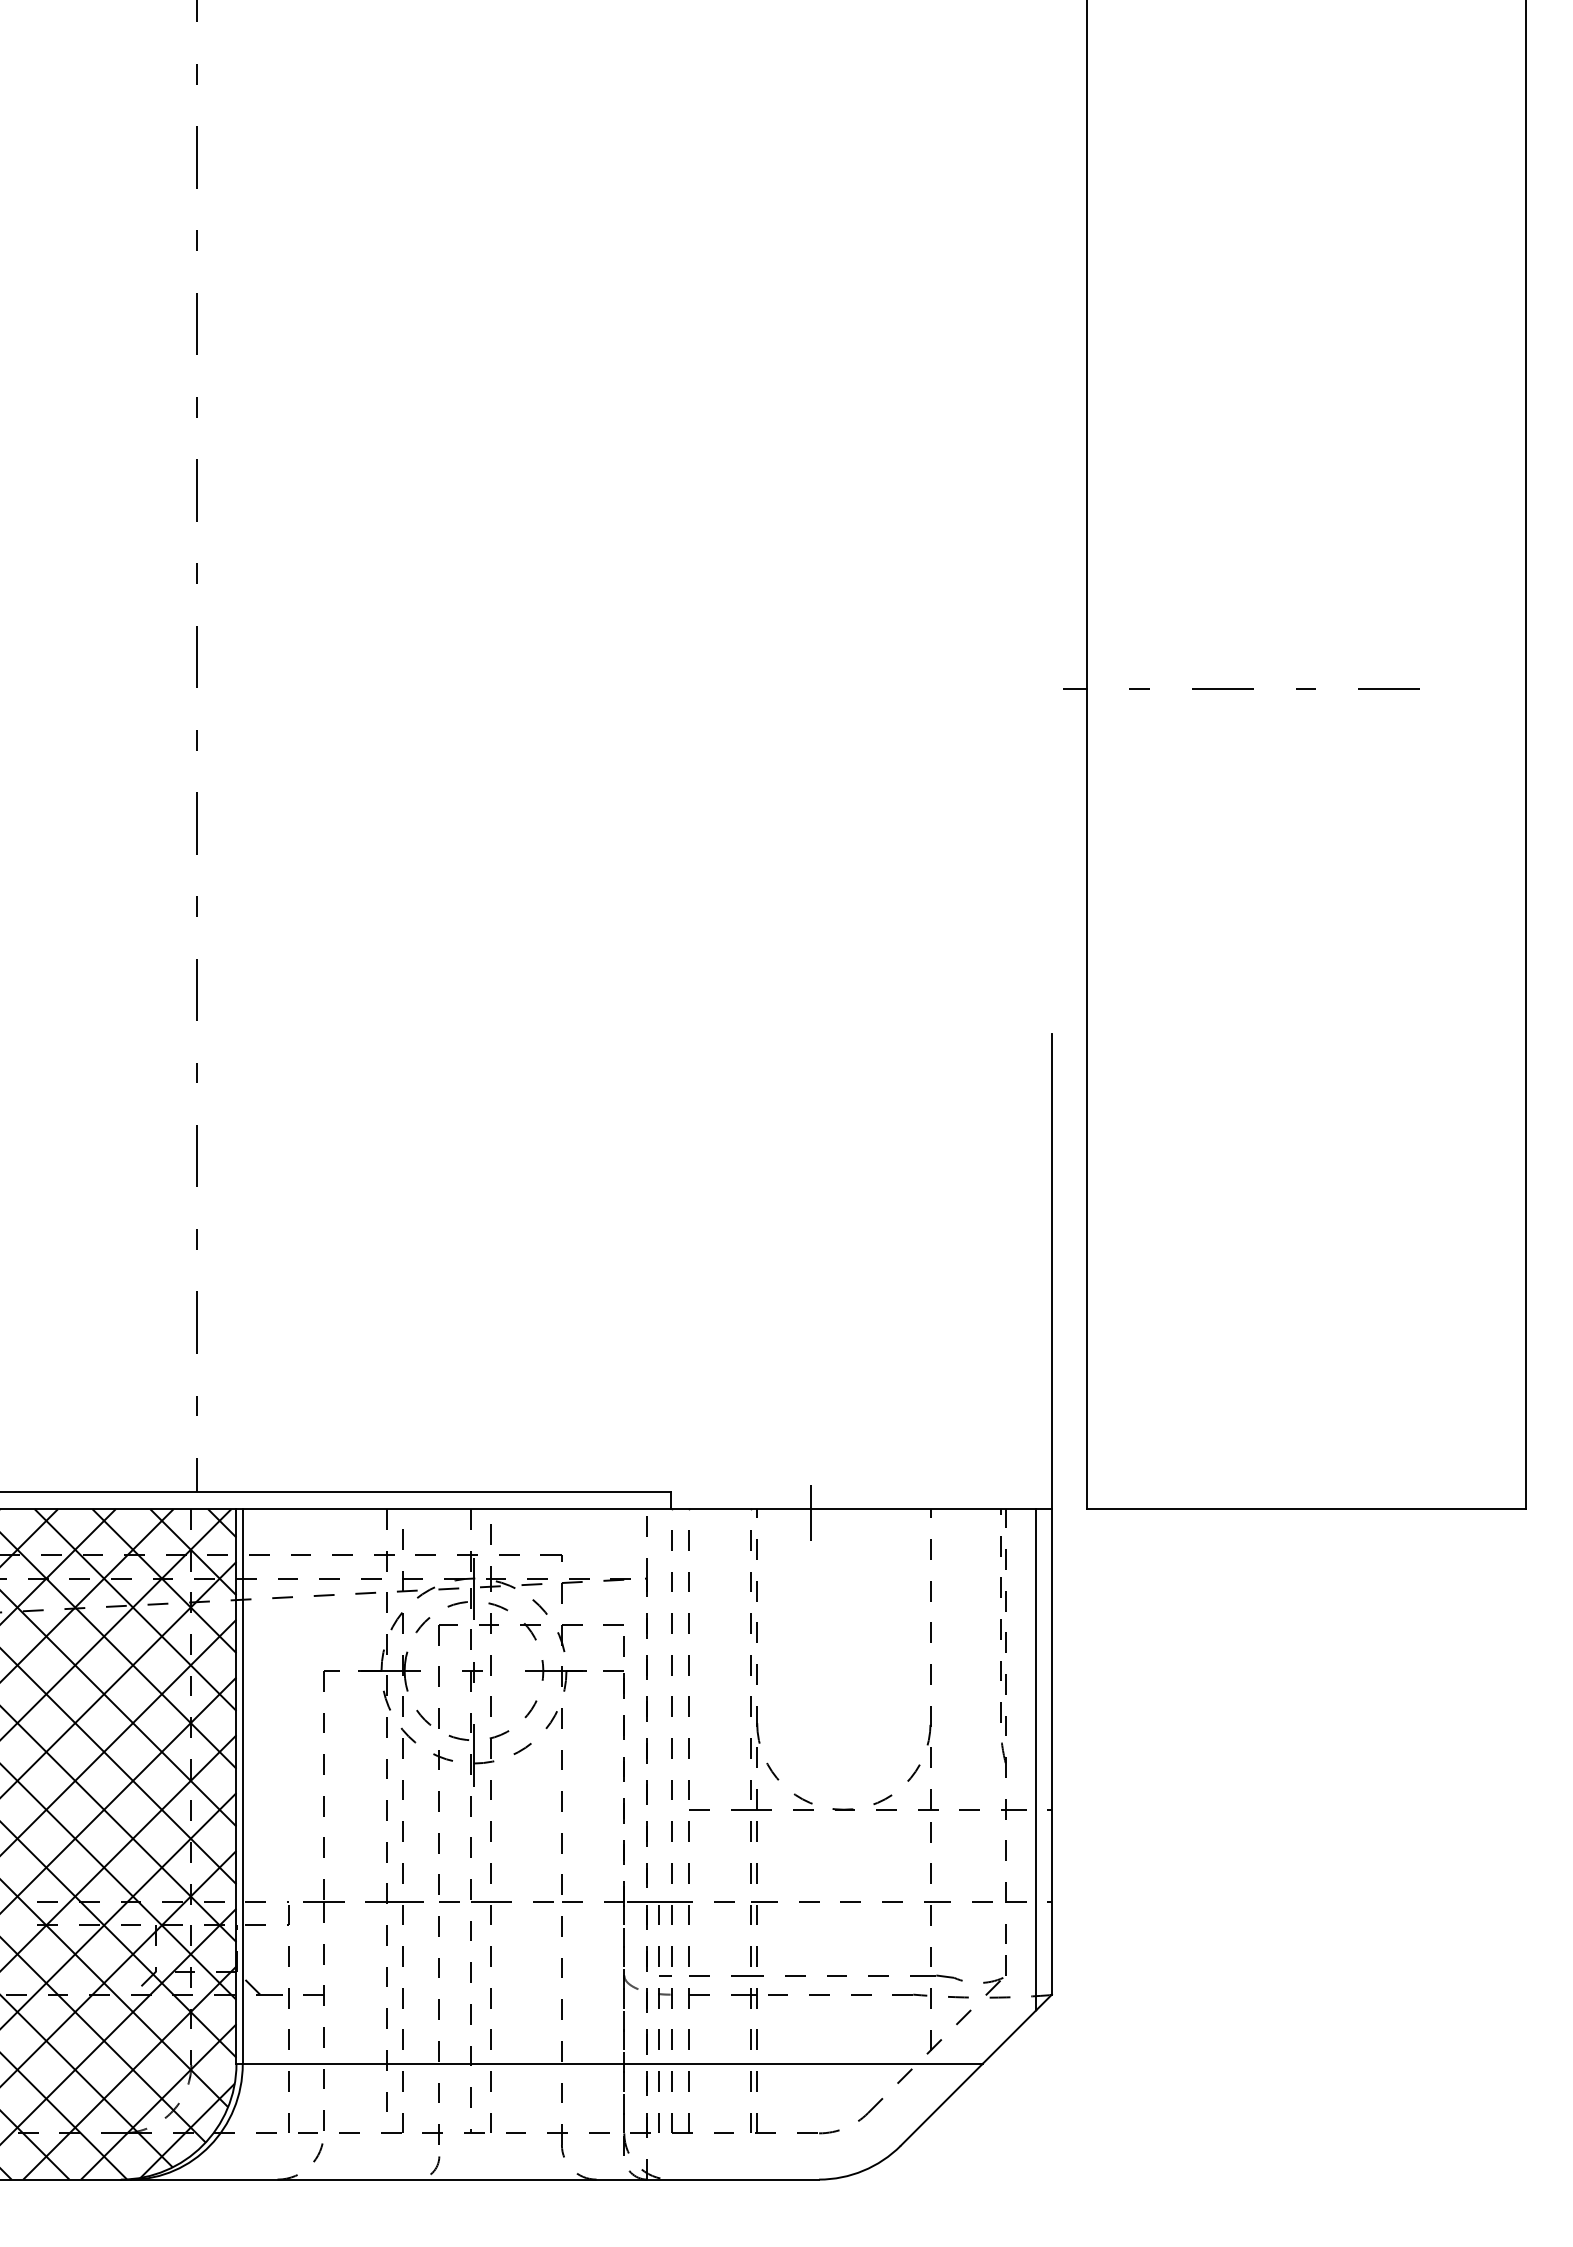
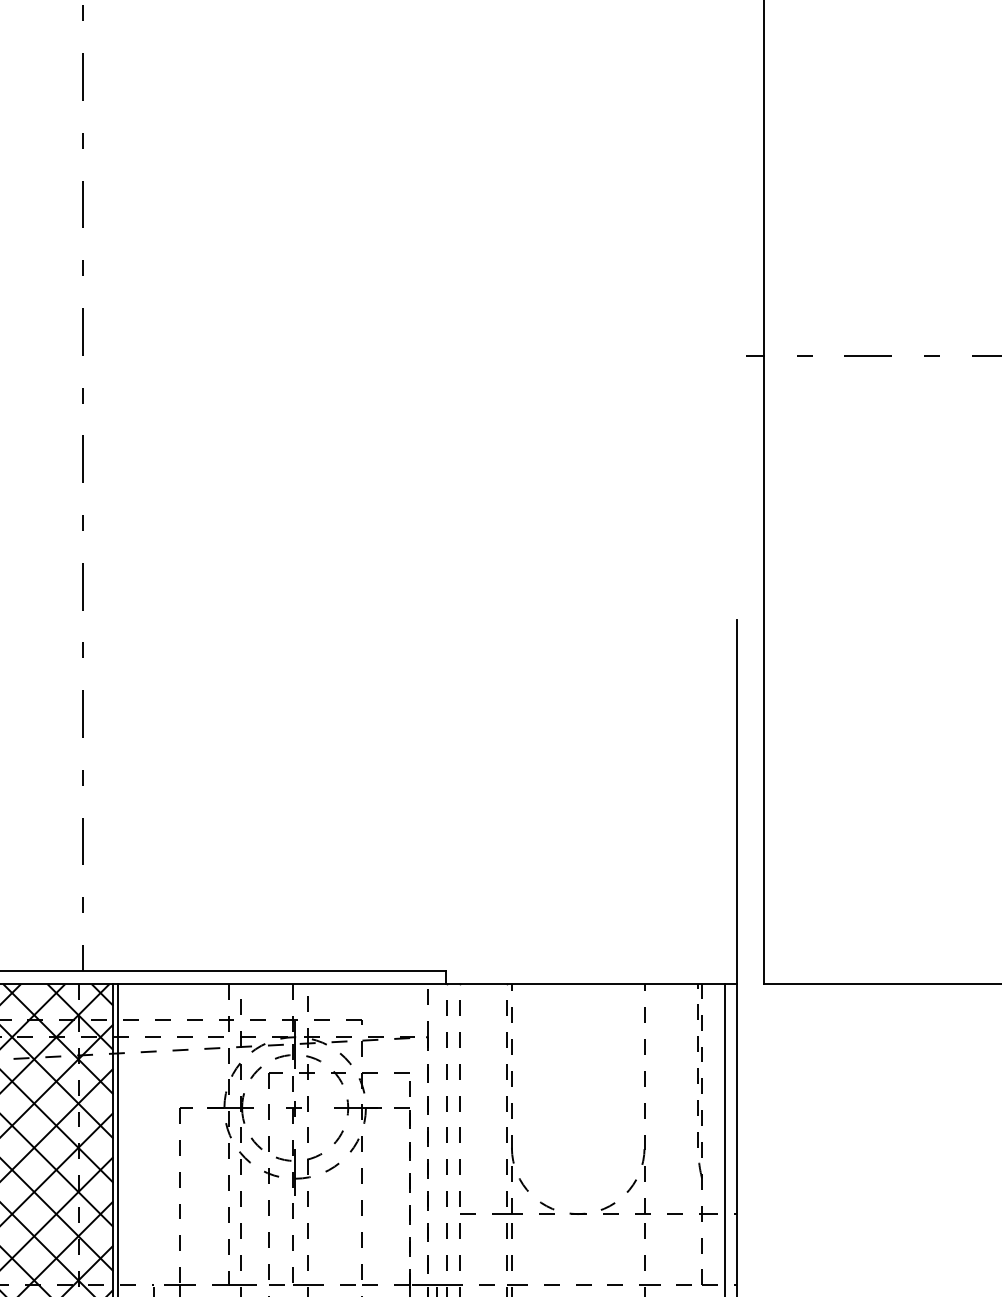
line: (811, 1512) -> (553, 986), removed

